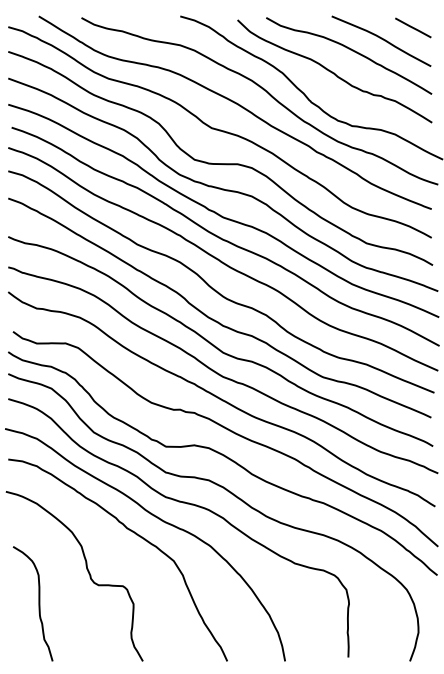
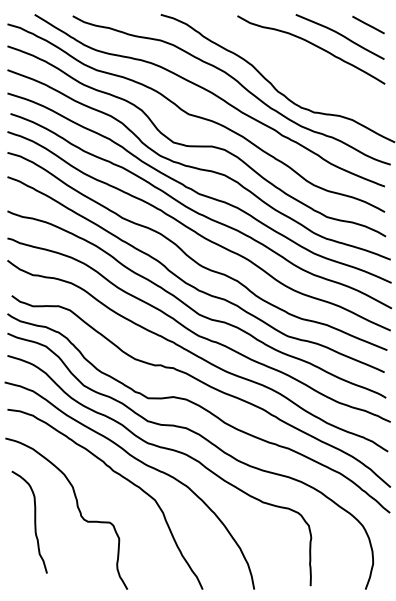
curve: (334, 72) -> (298, 64), removed
curve: (38, 603) -> (34, 521), moved

